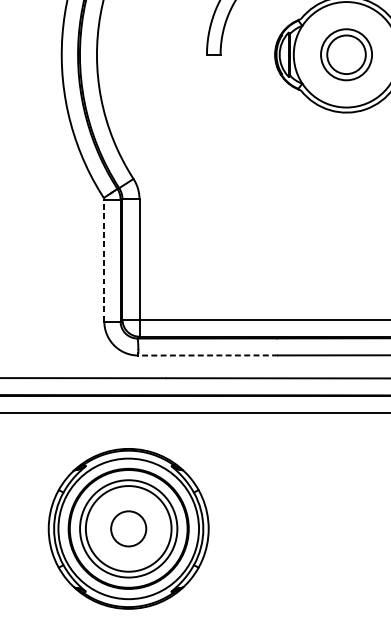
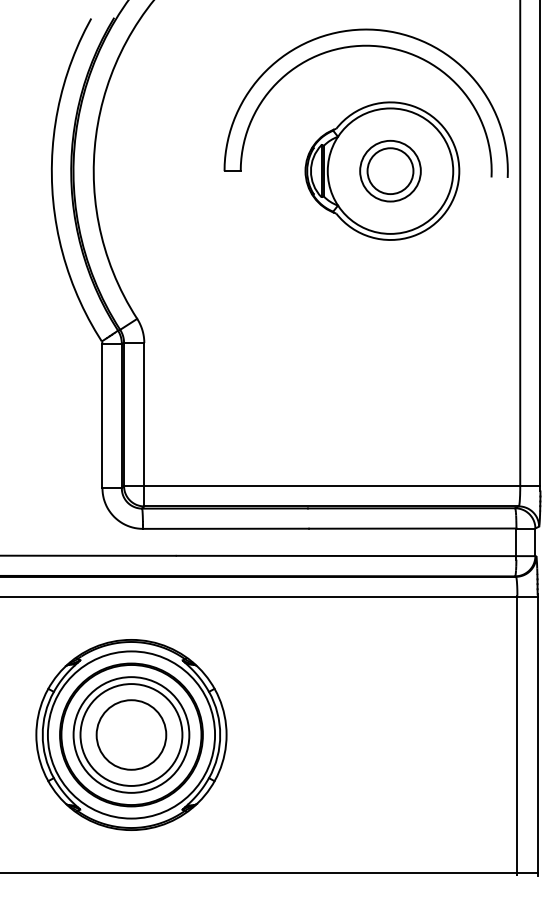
line: (104, 260) -> (102, 415), dashed -> solid
line: (207, 355) -> (225, 528), dashed -> solid
circle: (128, 528) -> (131, 734), size x1.67

